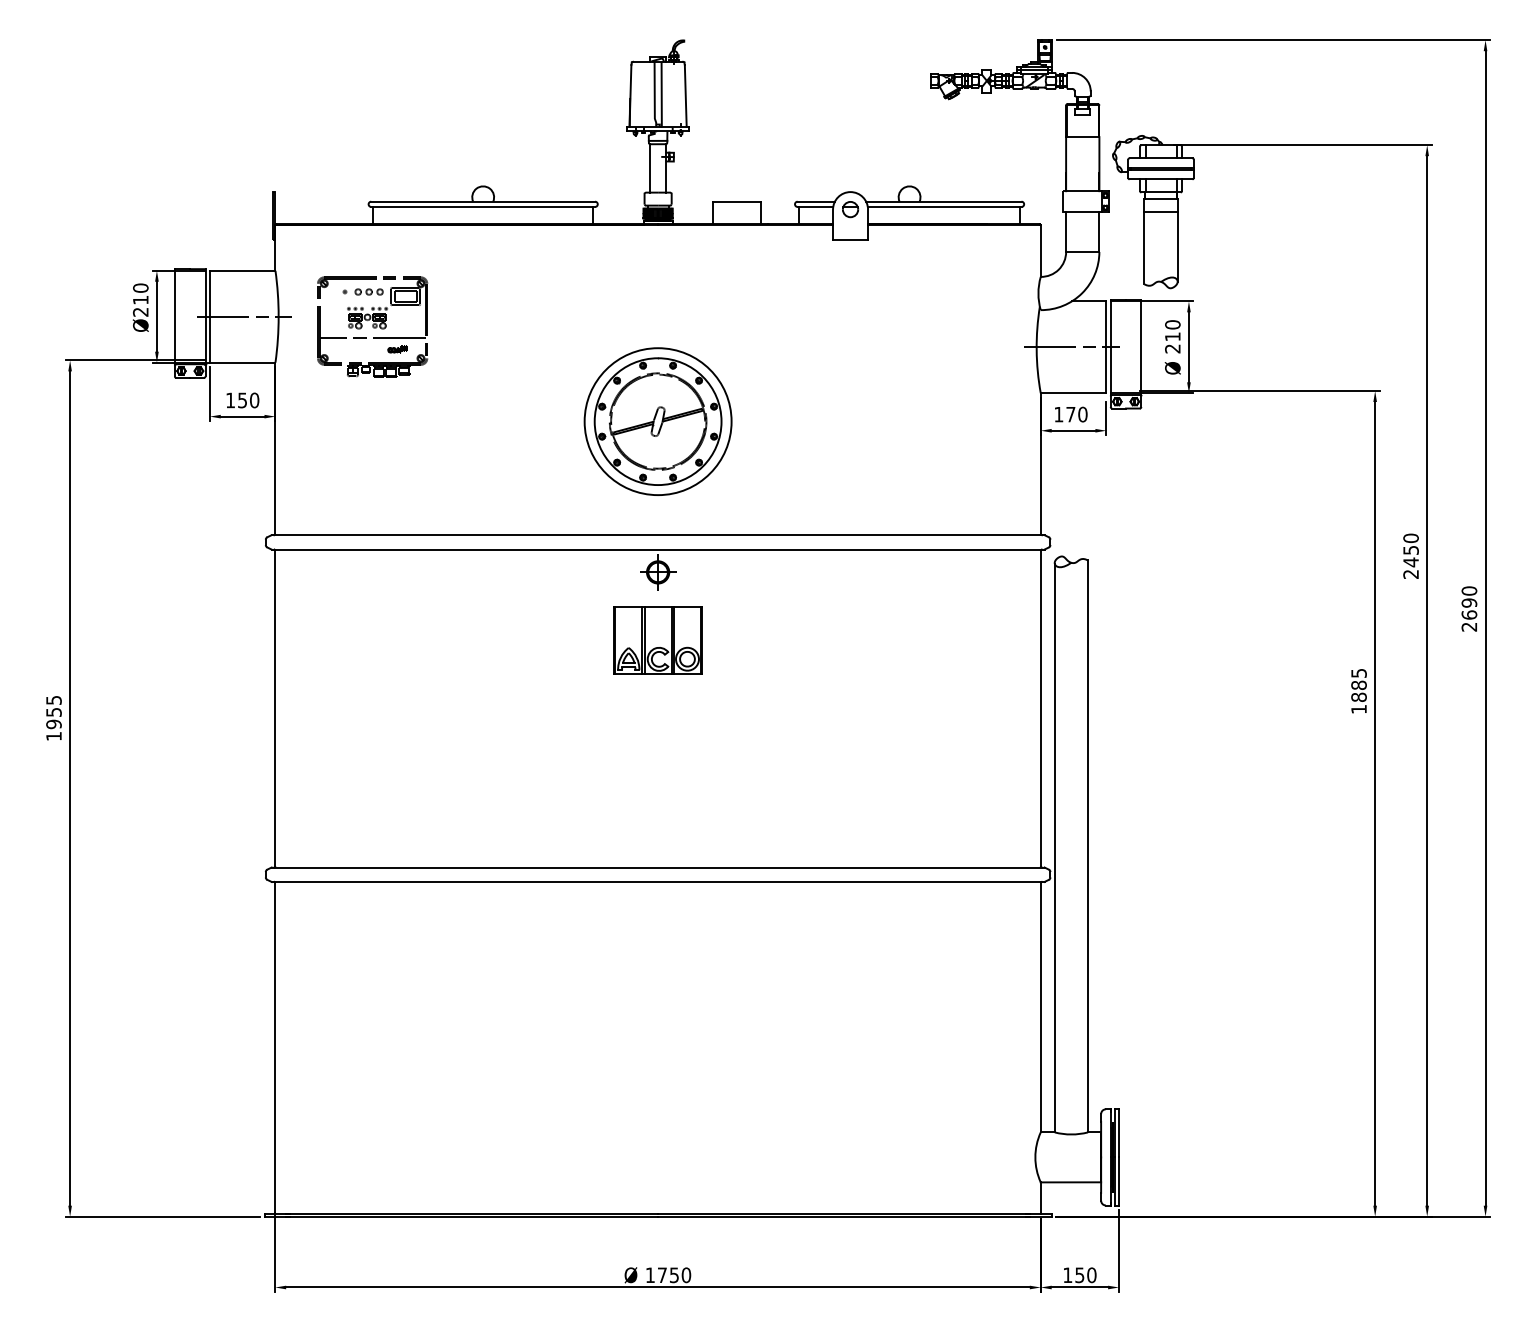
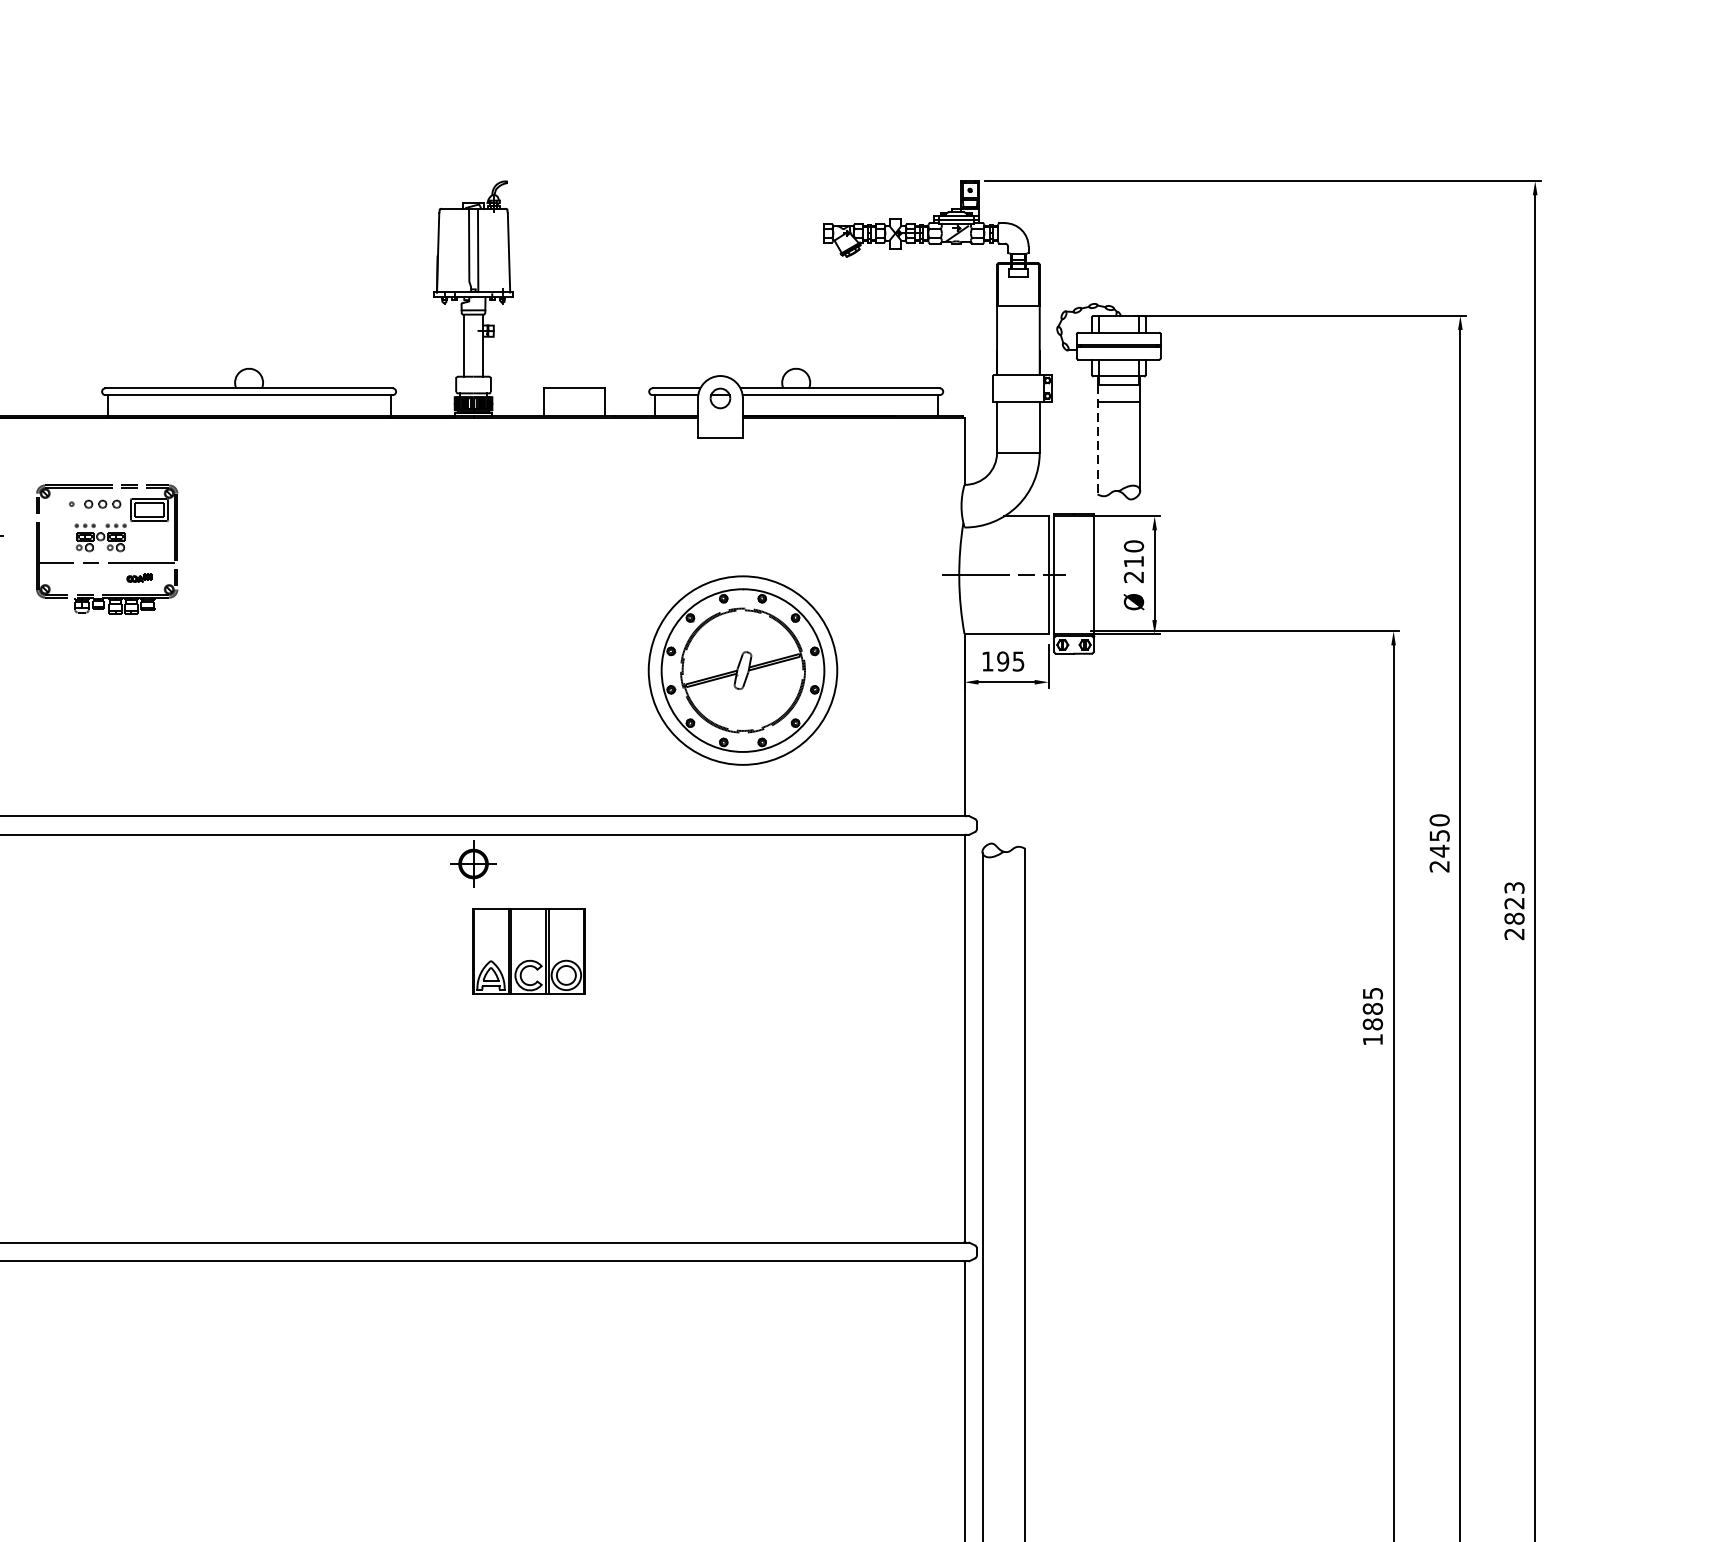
line: (1144, 241) -> (1097, 439), solid -> dashed
text: (1076, 414) -> (1010, 661), 170 -> 195
part: (657, 421) -> (742, 670), moved
text: (1469, 602) -> (1514, 902), 2690 -> 2823
part: (657, 640) -> (527, 951), moved

